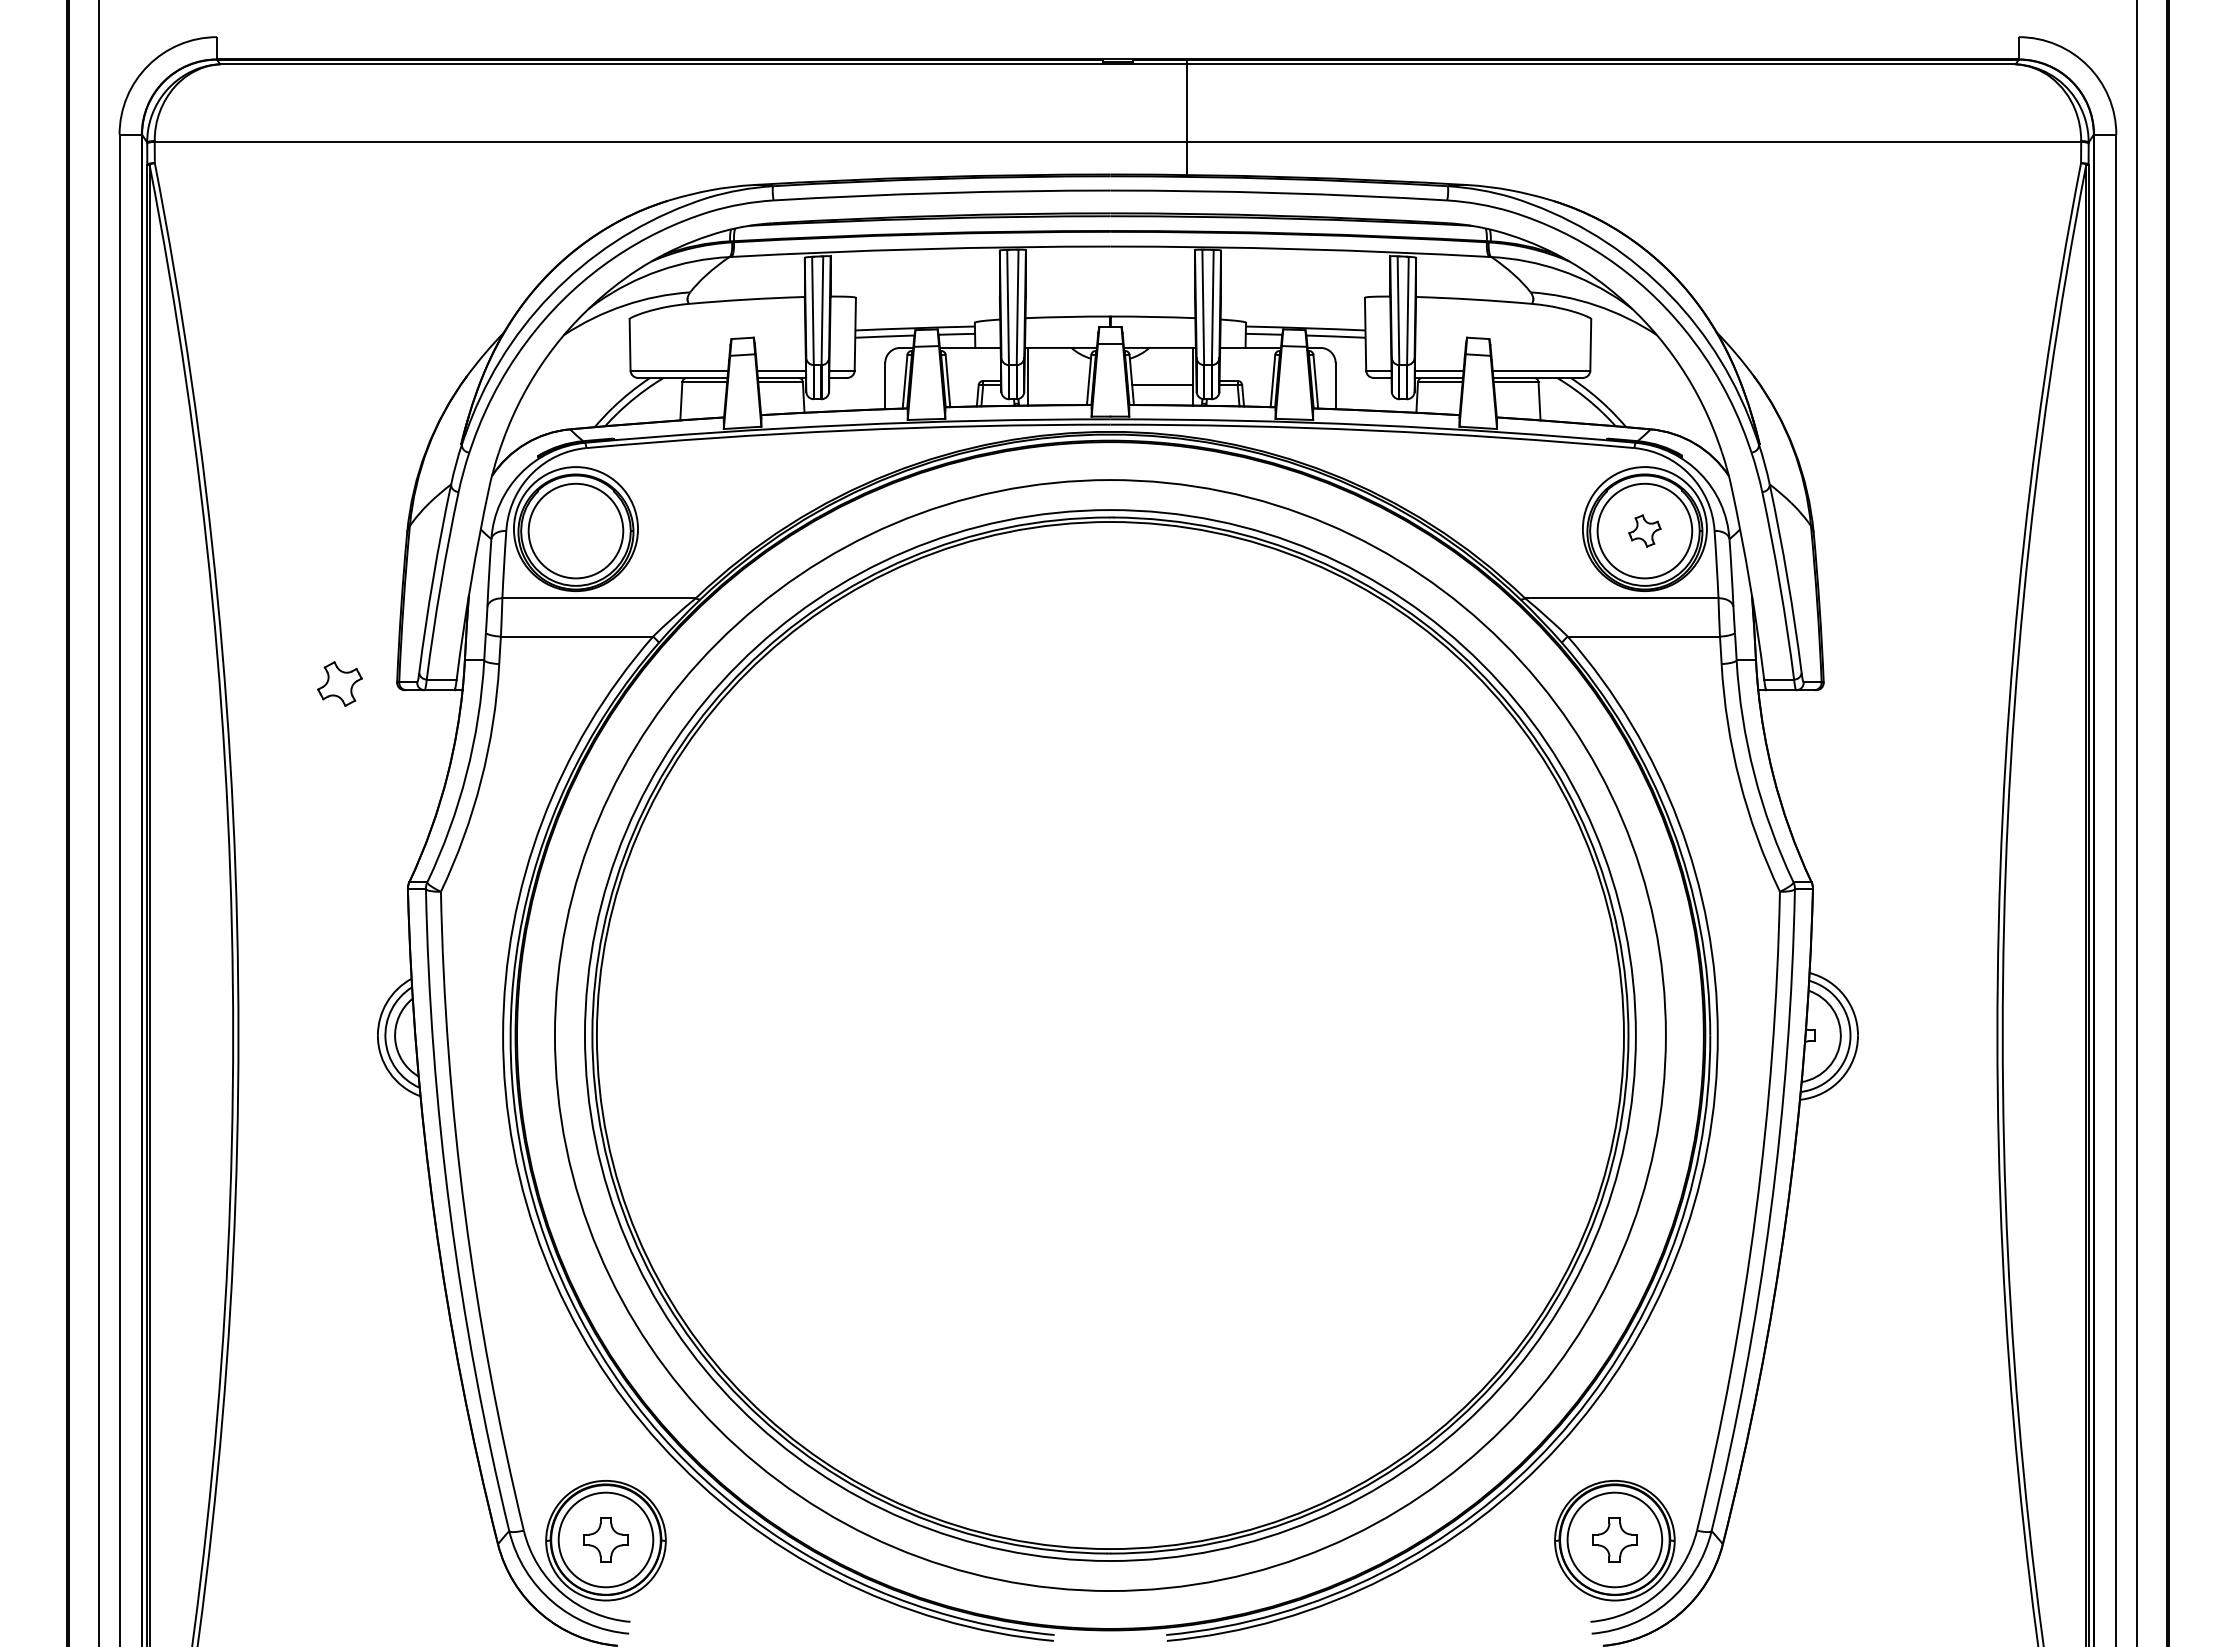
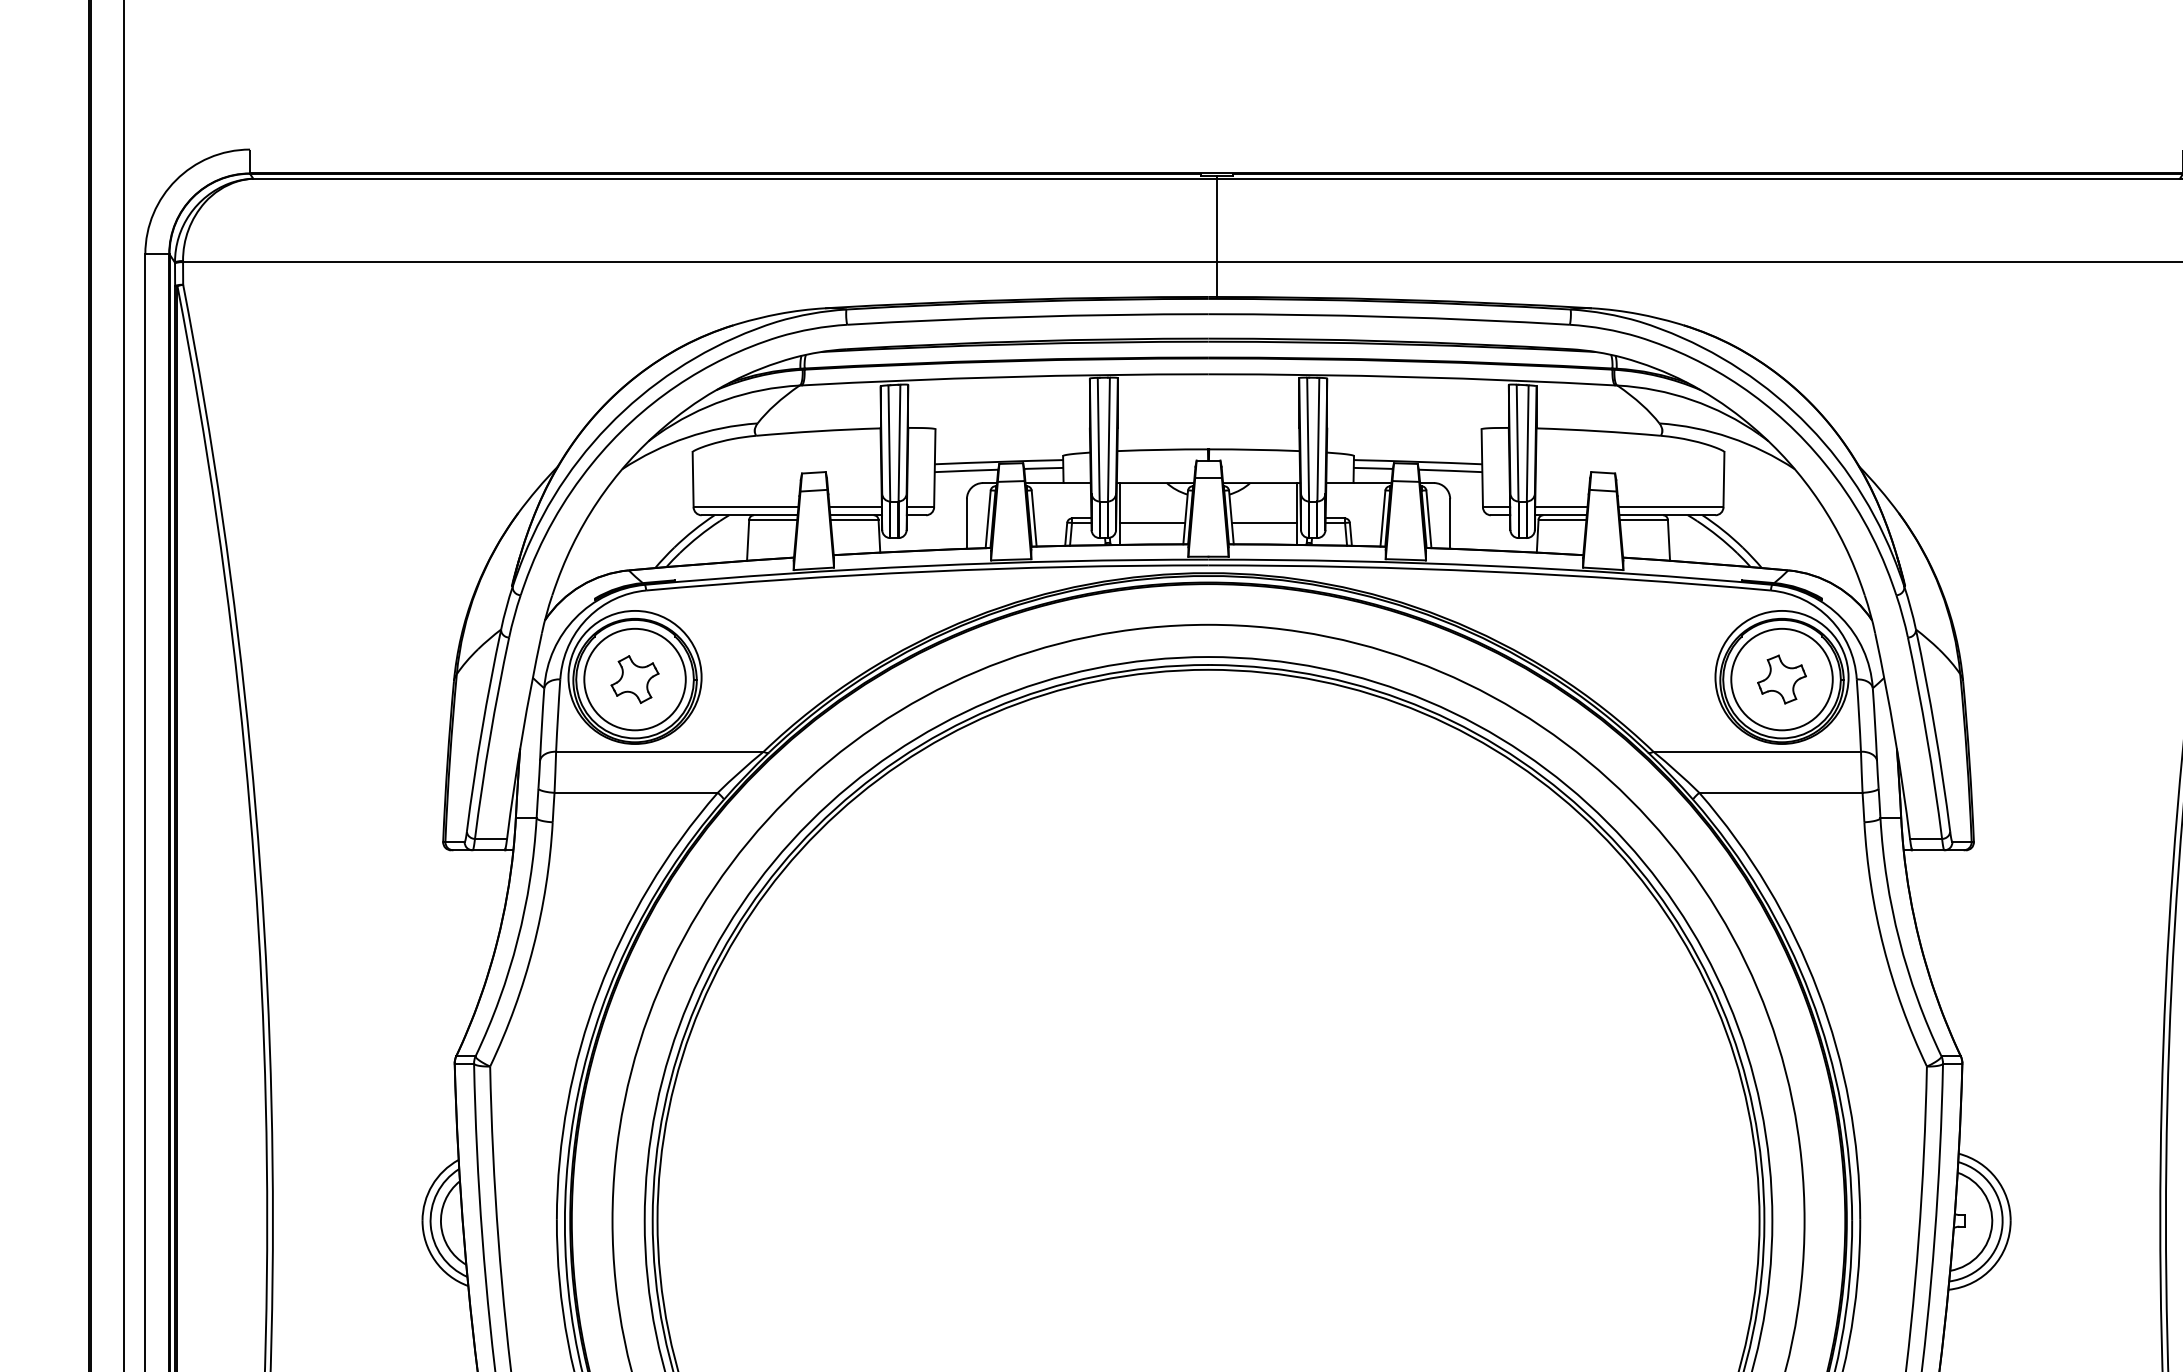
line: (1186, 117) -> (1216, 235), moved
line: (1057, 385) -> (1151, 523), added
part: (1644, 530) -> (1781, 678), size x1.43
part: (339, 683) -> (634, 678), moved

